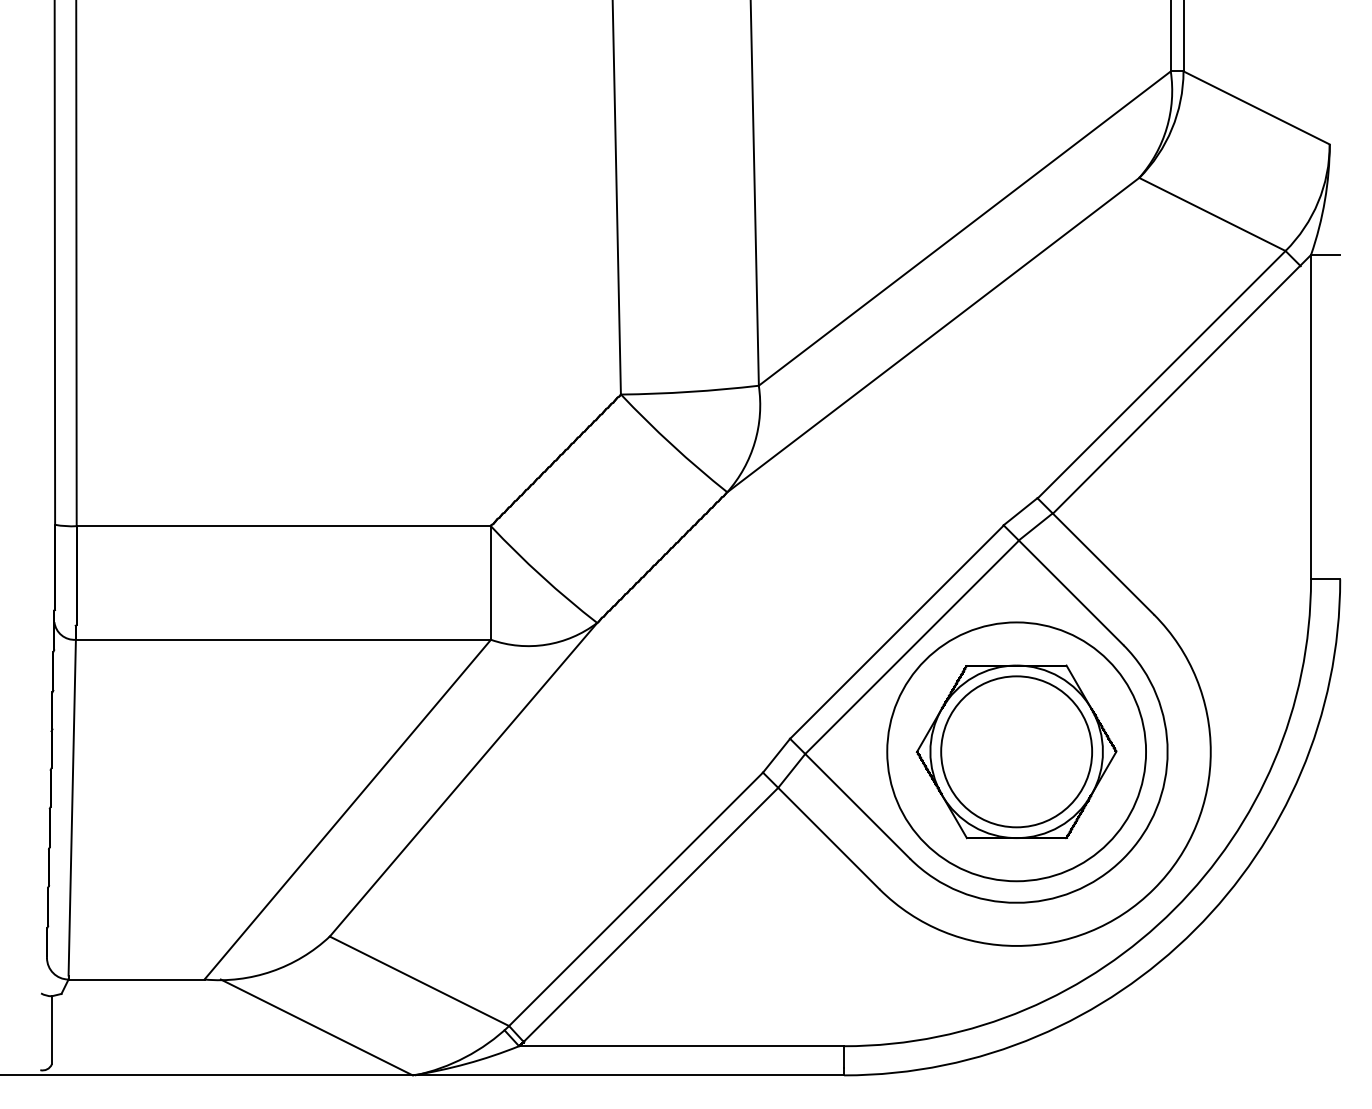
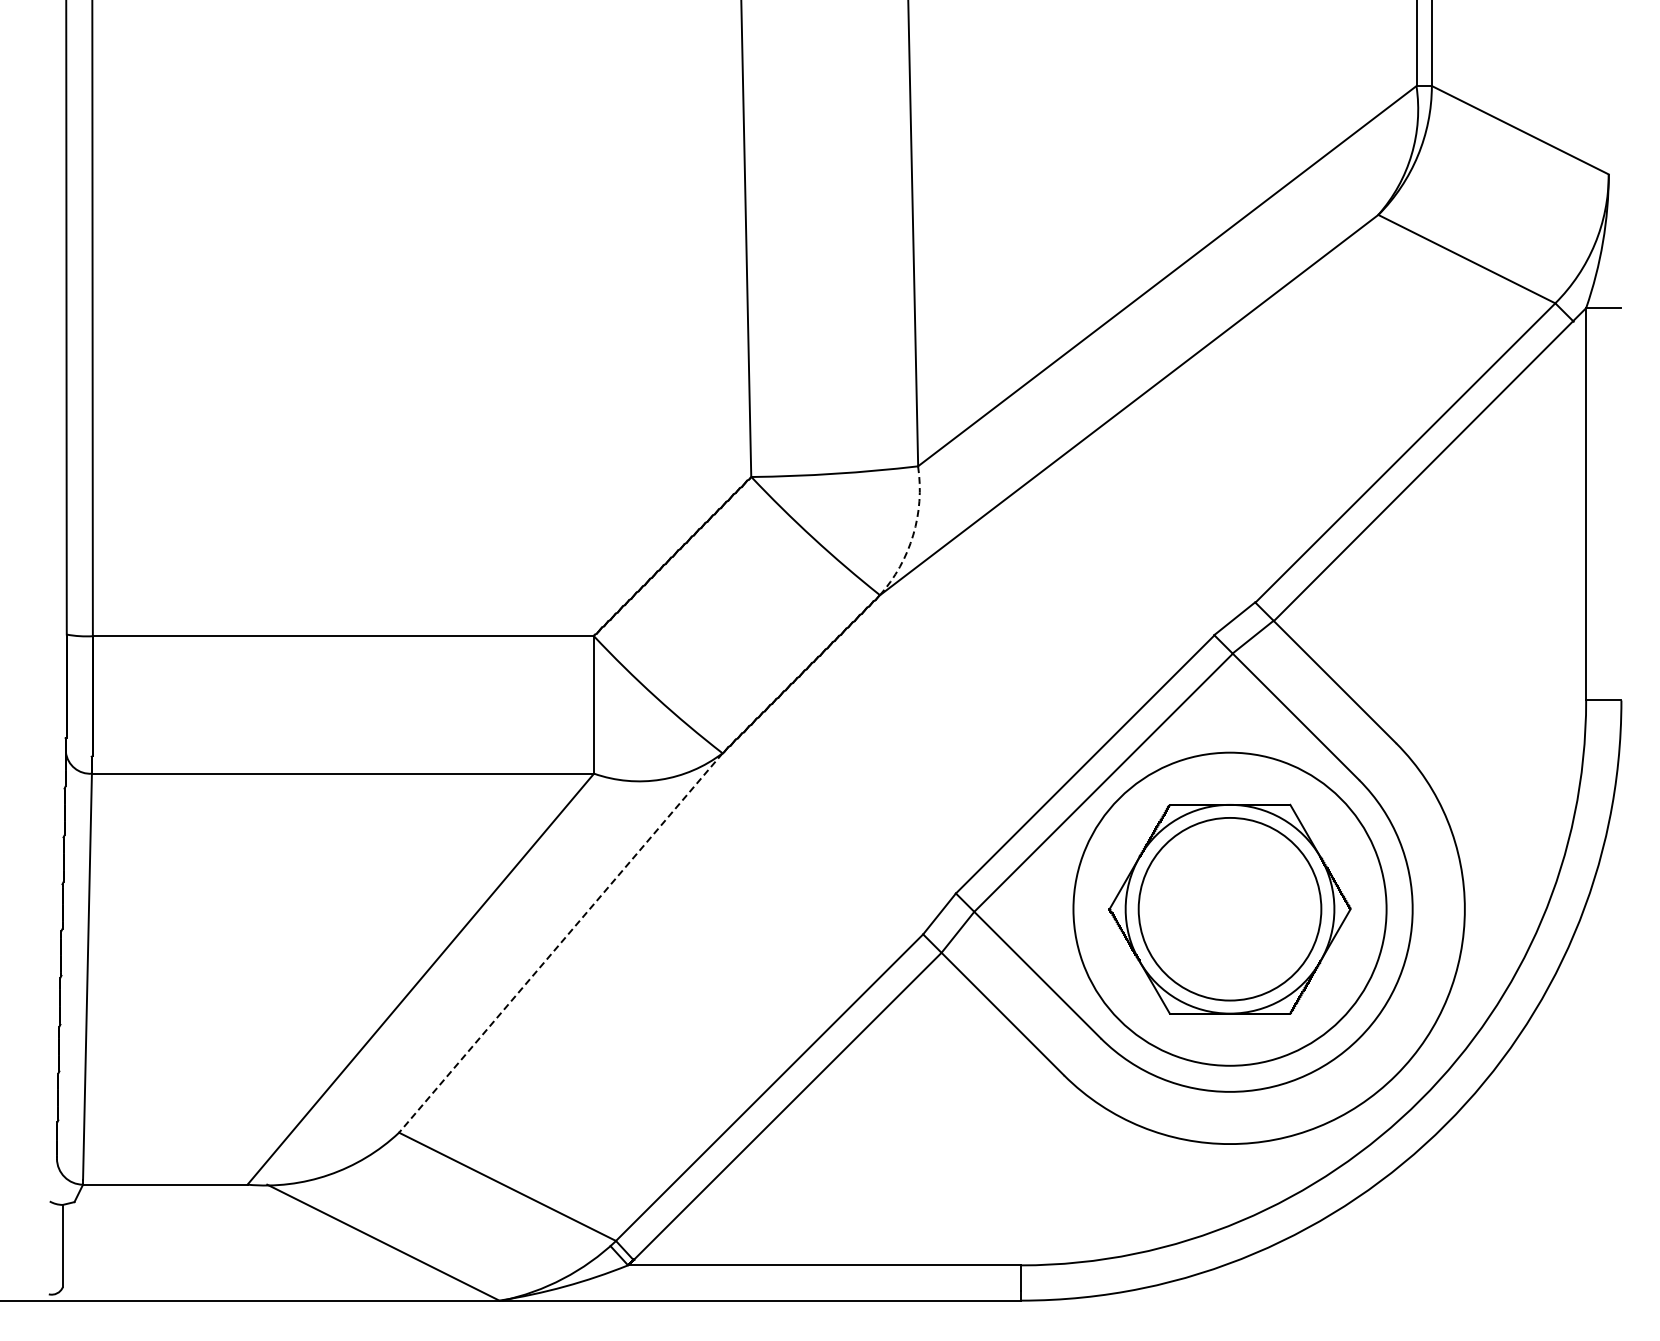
arc: (755, 442) -> (913, 535), solid -> dashed
line: (463, 780) -> (560, 943), solid -> dashed

